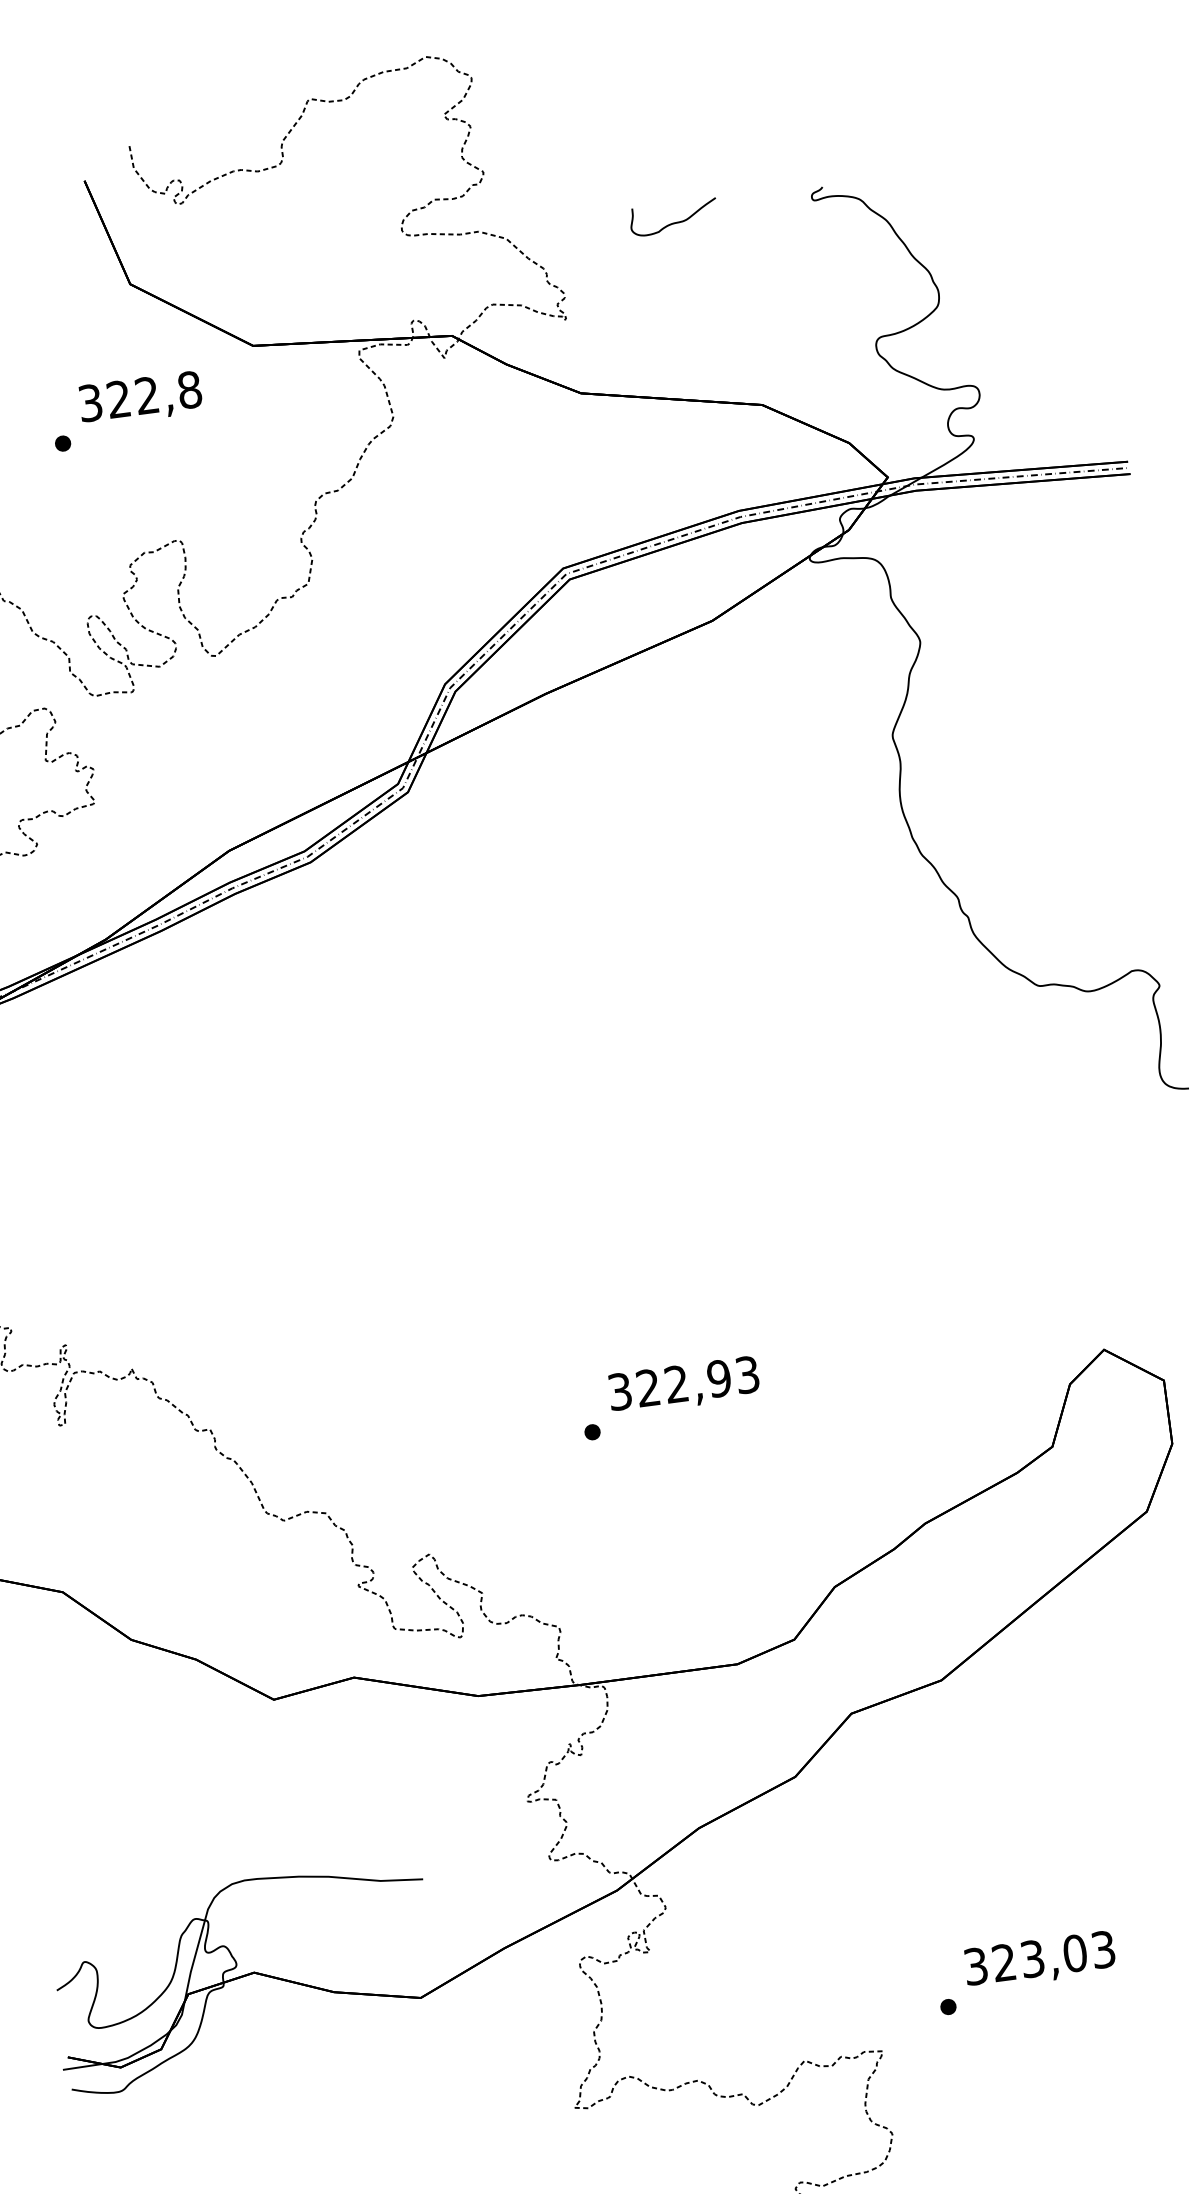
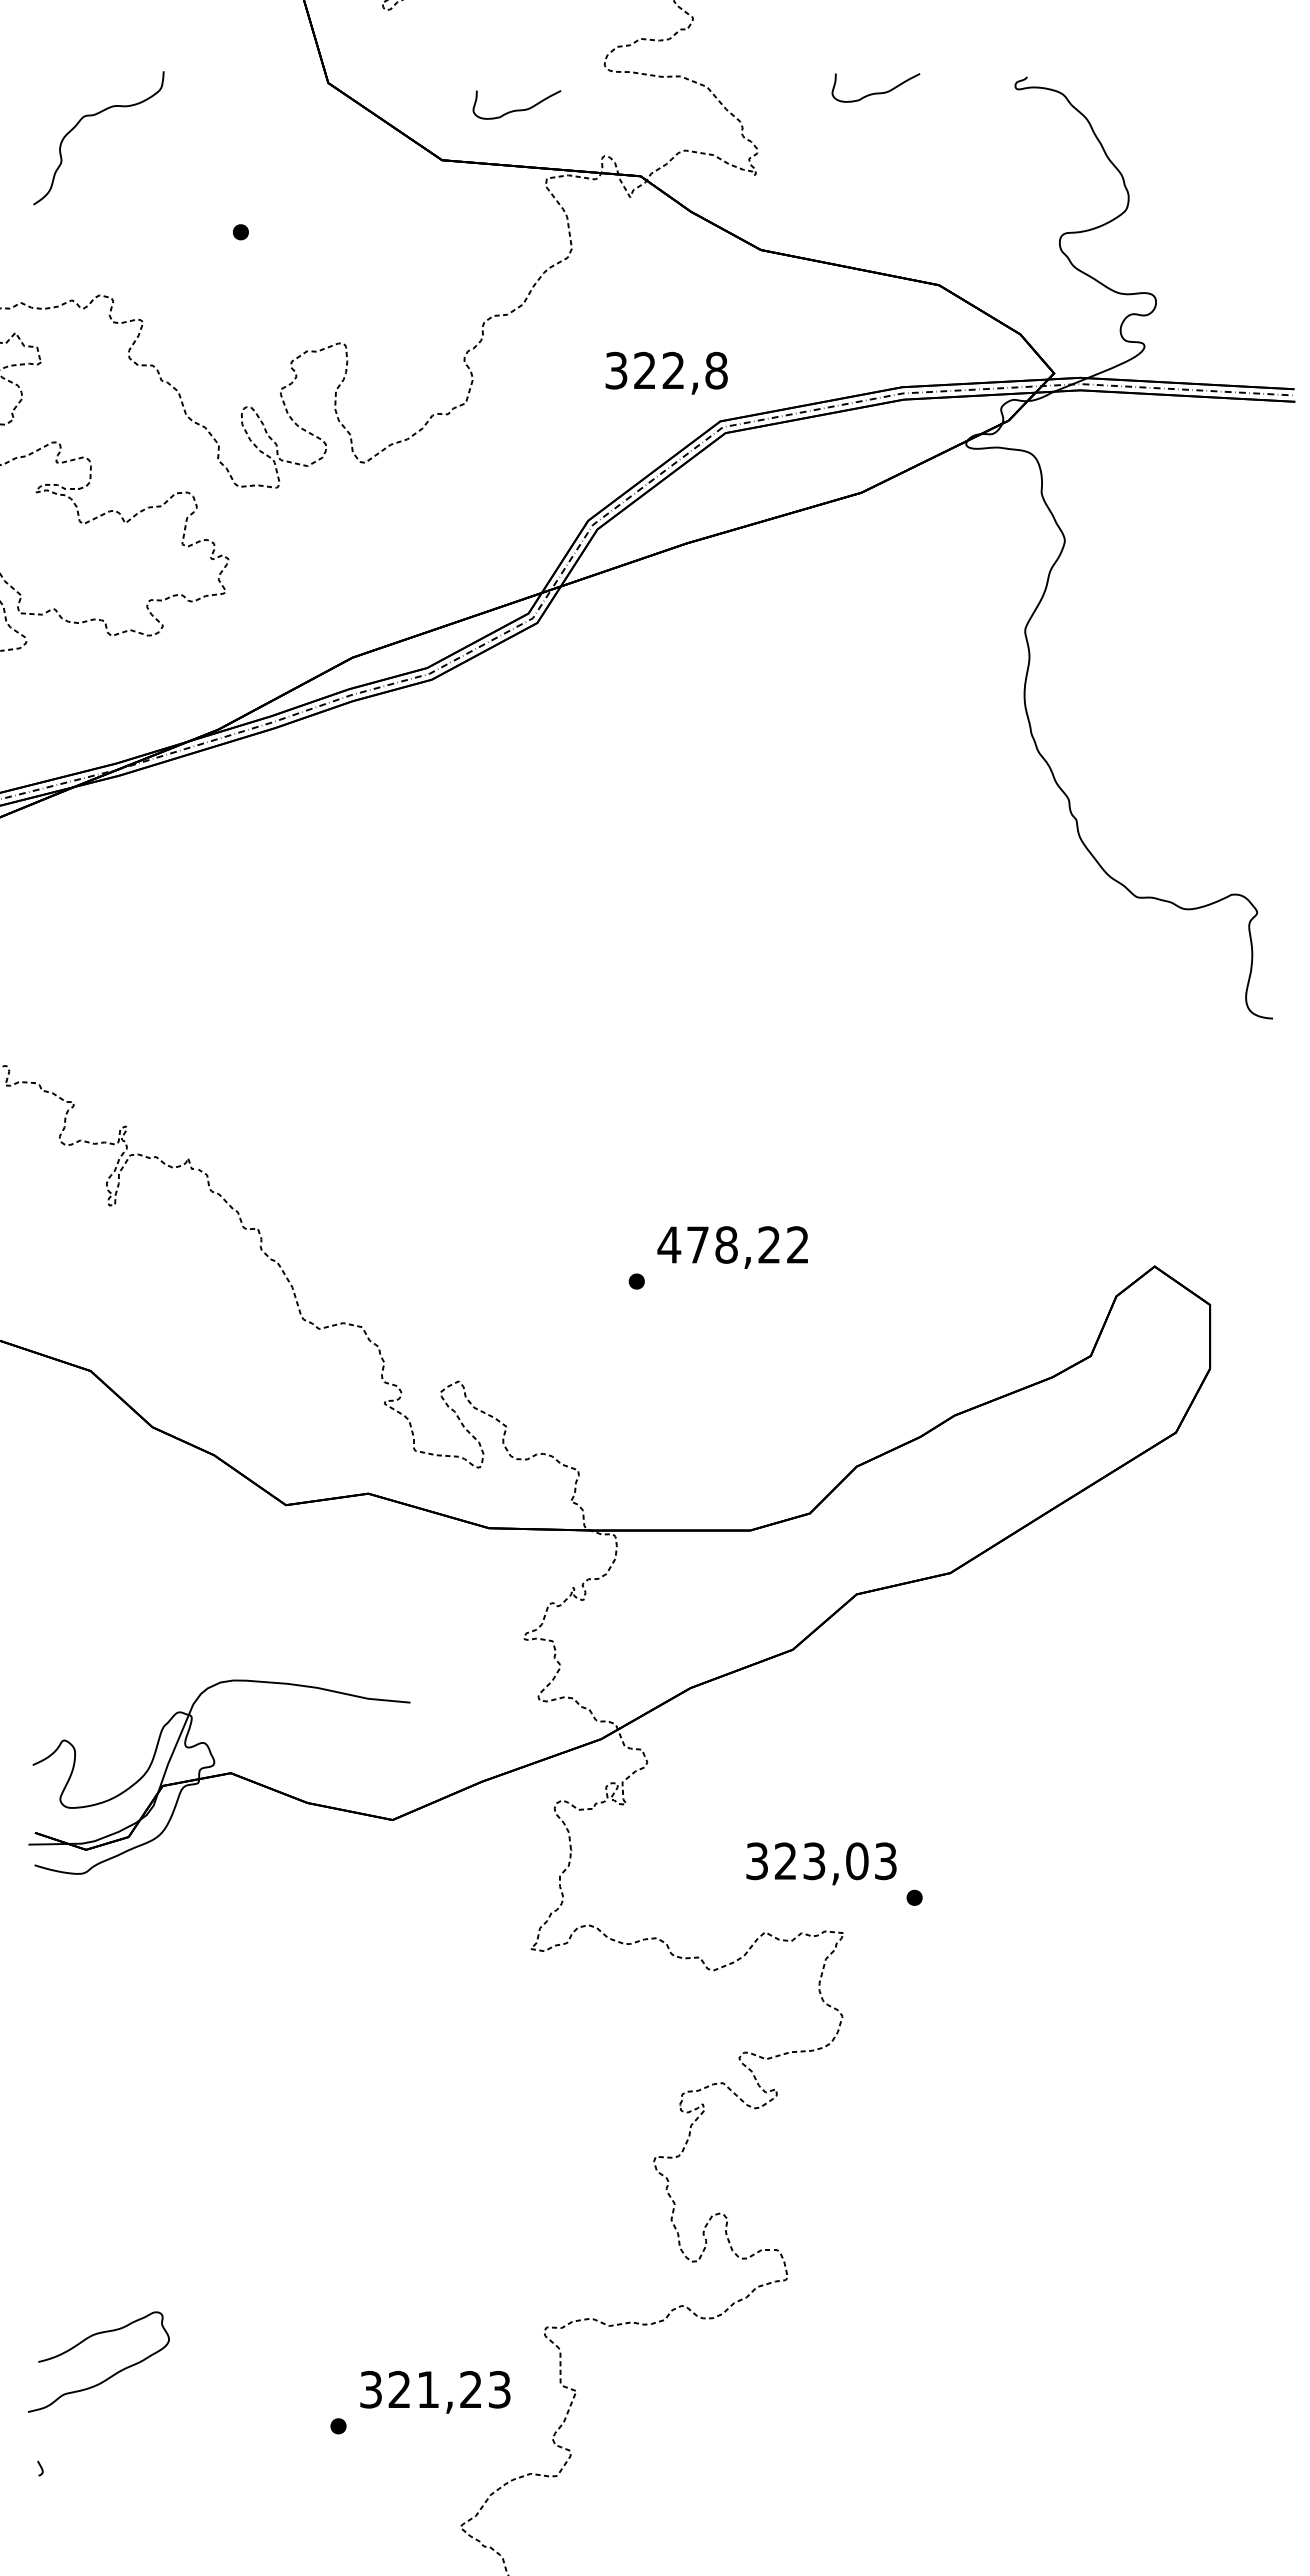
curve: (320, 285) -> (516, 109), added
text: (140, 398) -> (666, 372), moved
text: (682, 1383) -> (732, 1244), 322,93 -> 478,22
text: (1039, 1960) -> (821, 1863), moved

